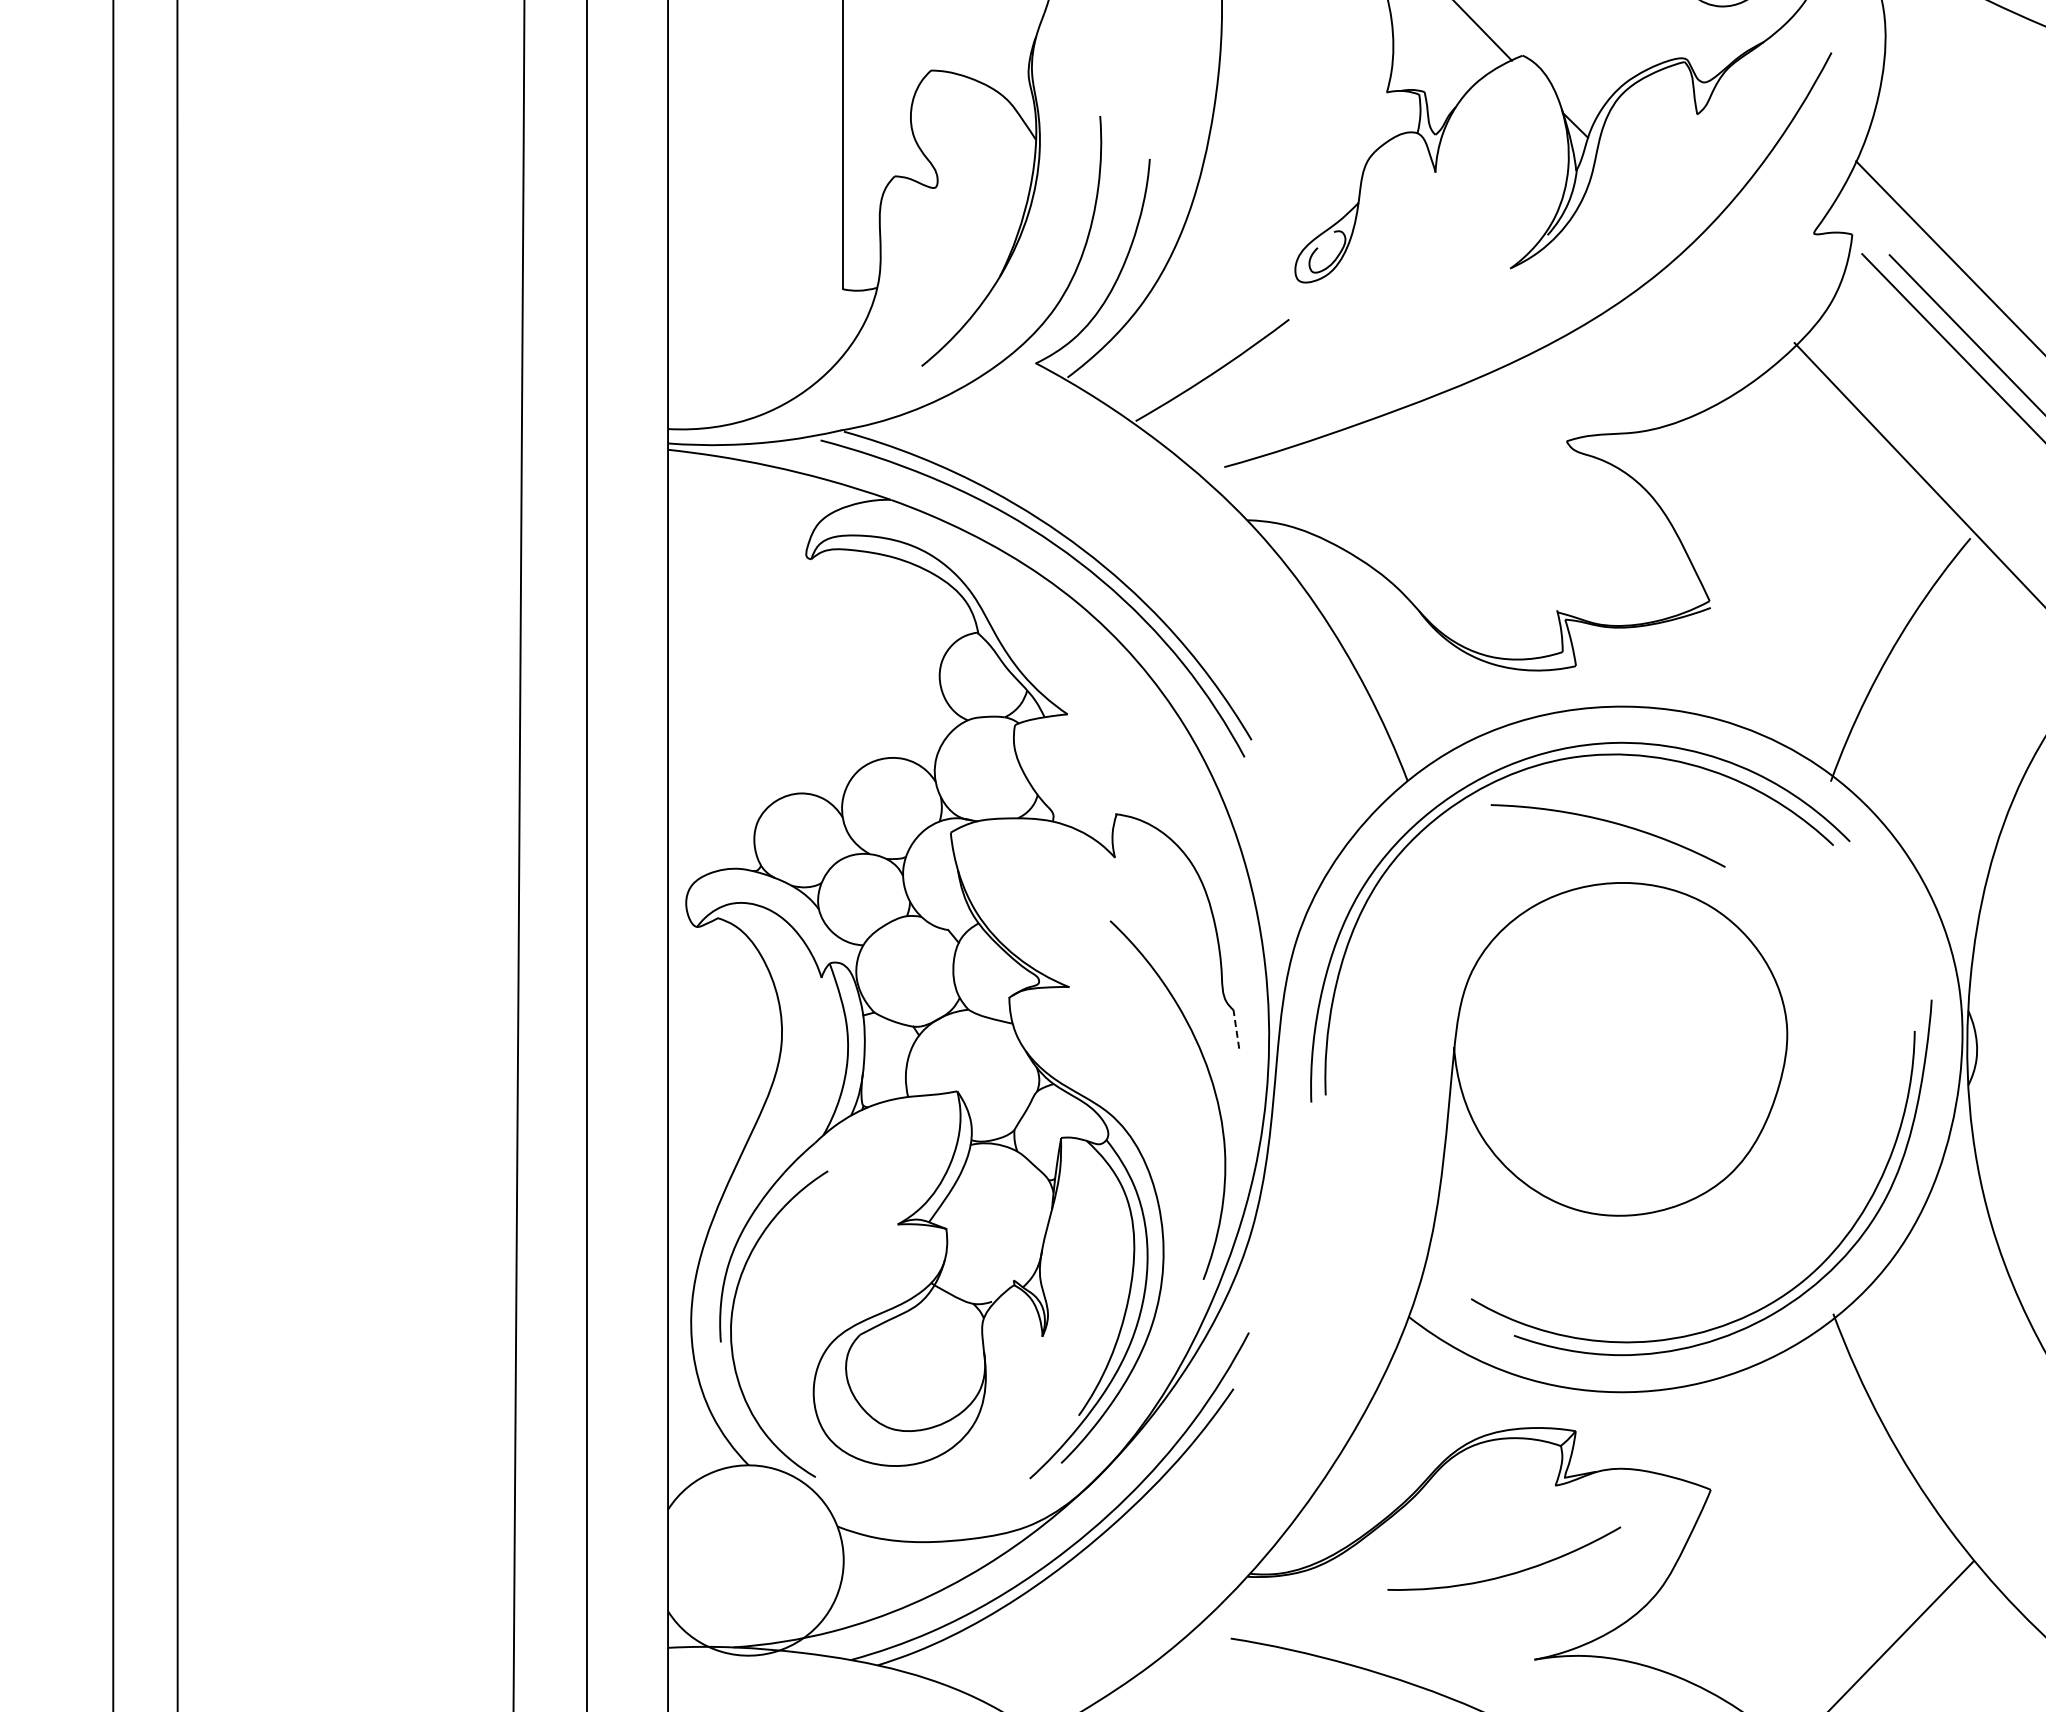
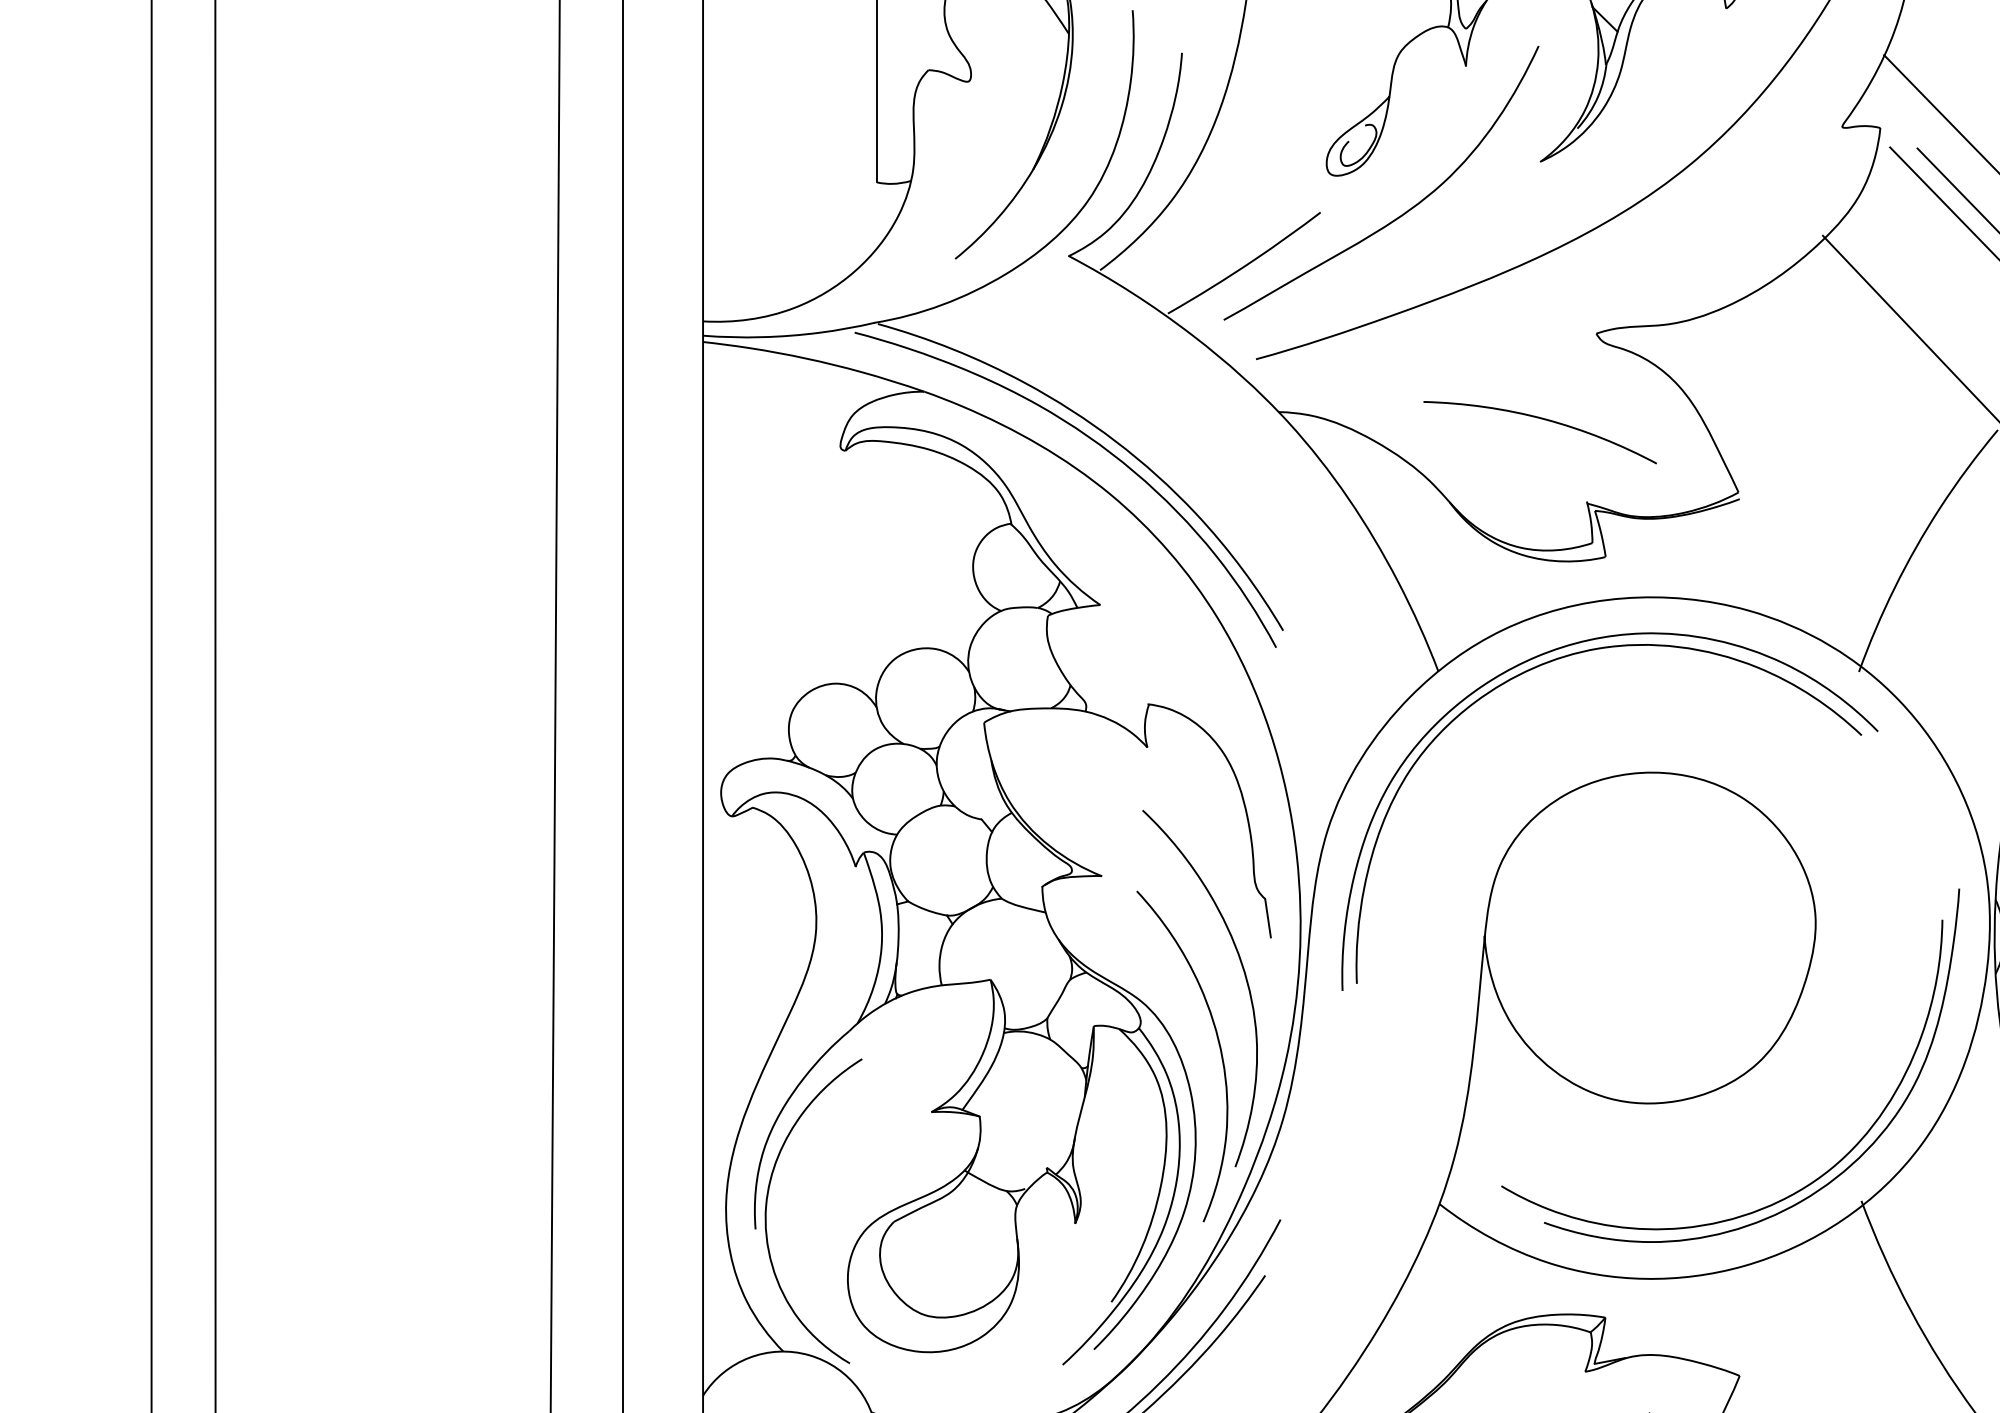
curve: (1370, 321) -> (1401, 214), added
curve: (1611, 823) -> (1543, 420), moved
line: (1236, 1029) -> (1268, 918), dashed -> solid
curve: (1187, 1160) -> (1219, 1048), added

